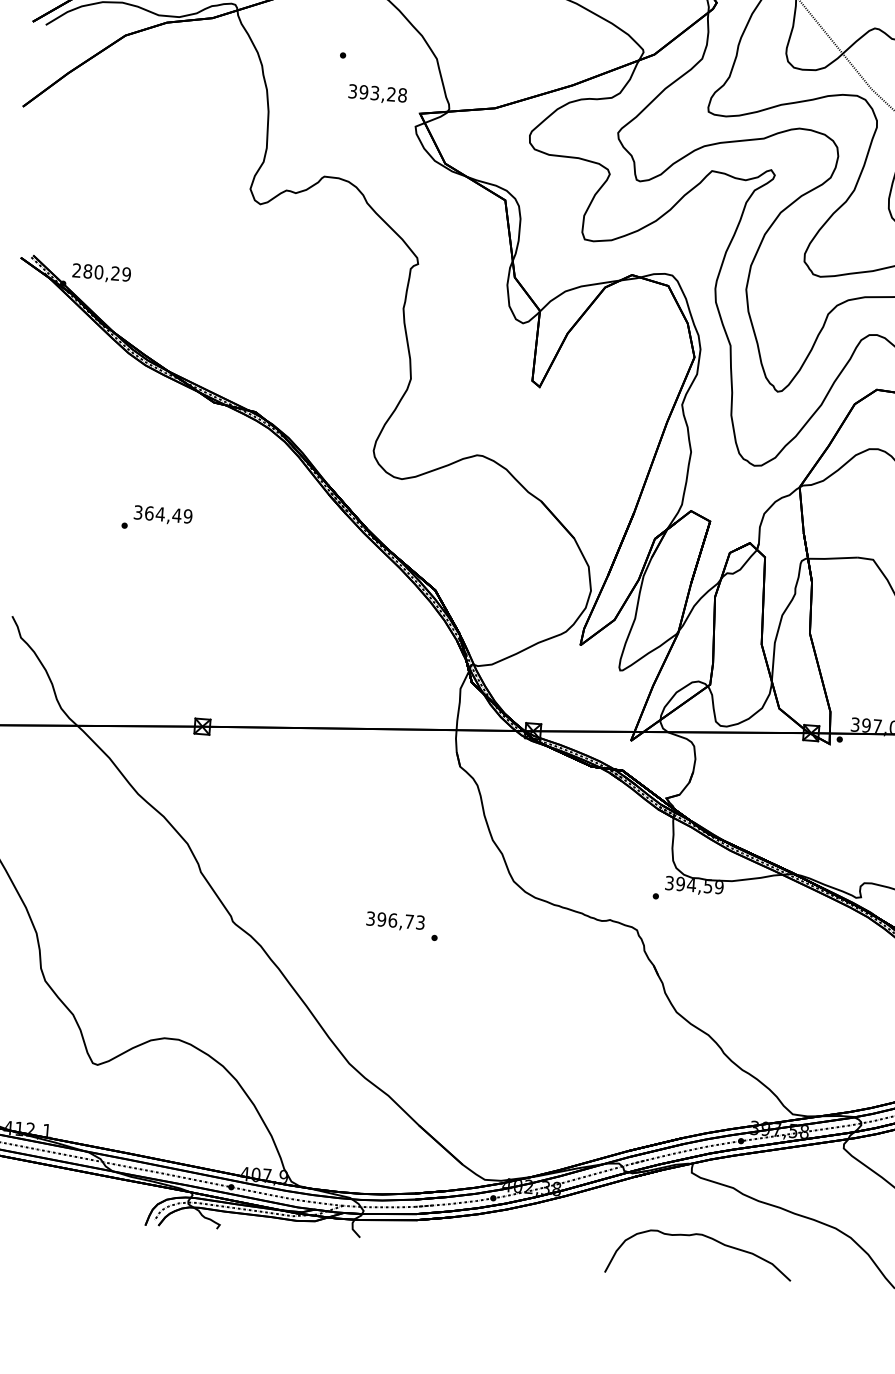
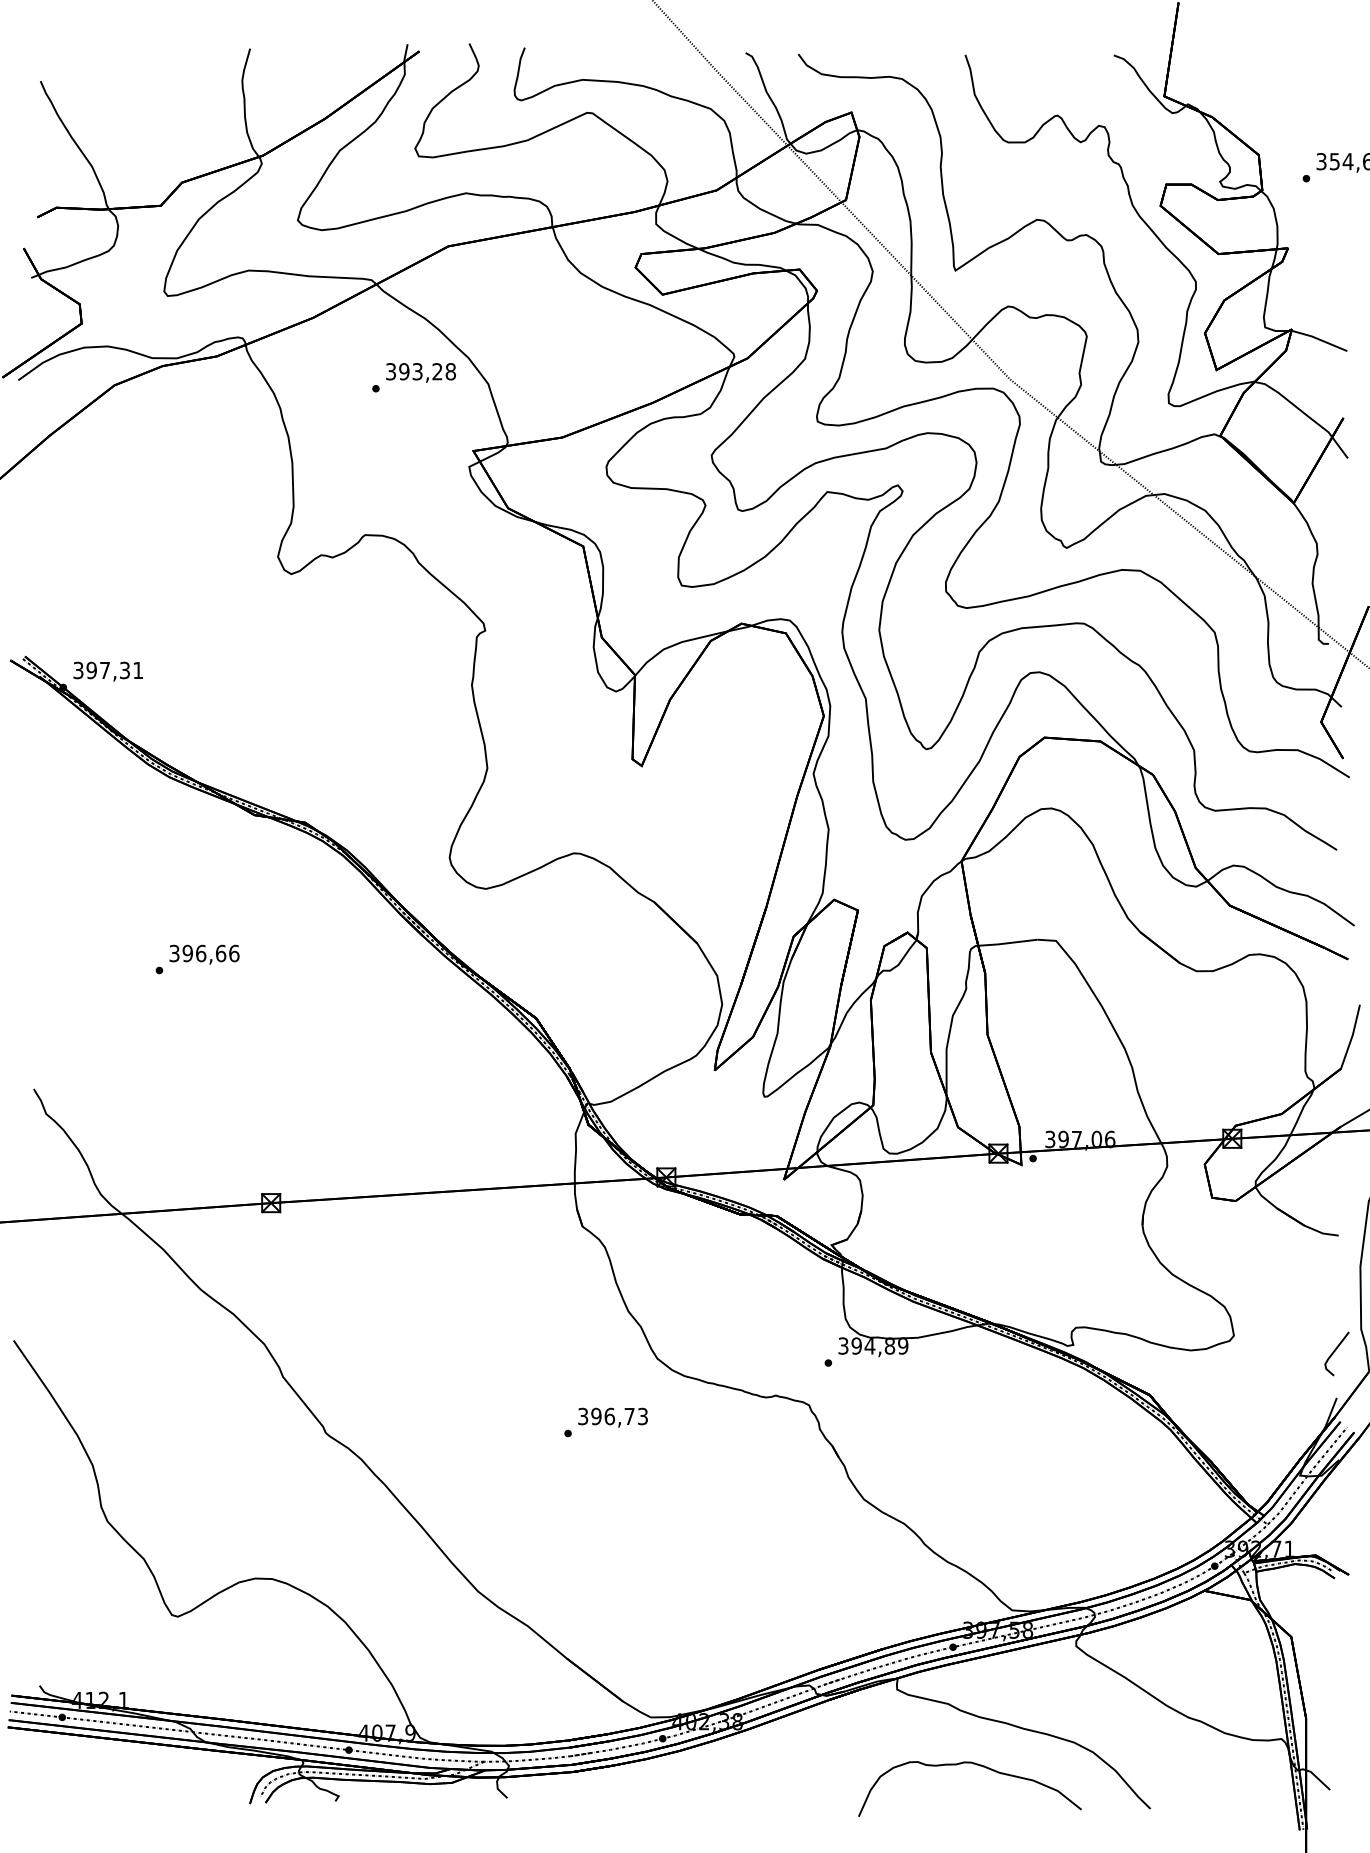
text: (377, 94) -> (420, 372), moved
text: (101, 272) -> (108, 670), 280,29 -> 397,31
text: (168, 514) -> (210, 953), 364,49 -> 396,66
text: (707, 885) -> (889, 1345), 394,59 -> 394,89
text: (395, 921) -> (612, 1417), moved
curve: (706, 1237) -> (976, 1765), moved

